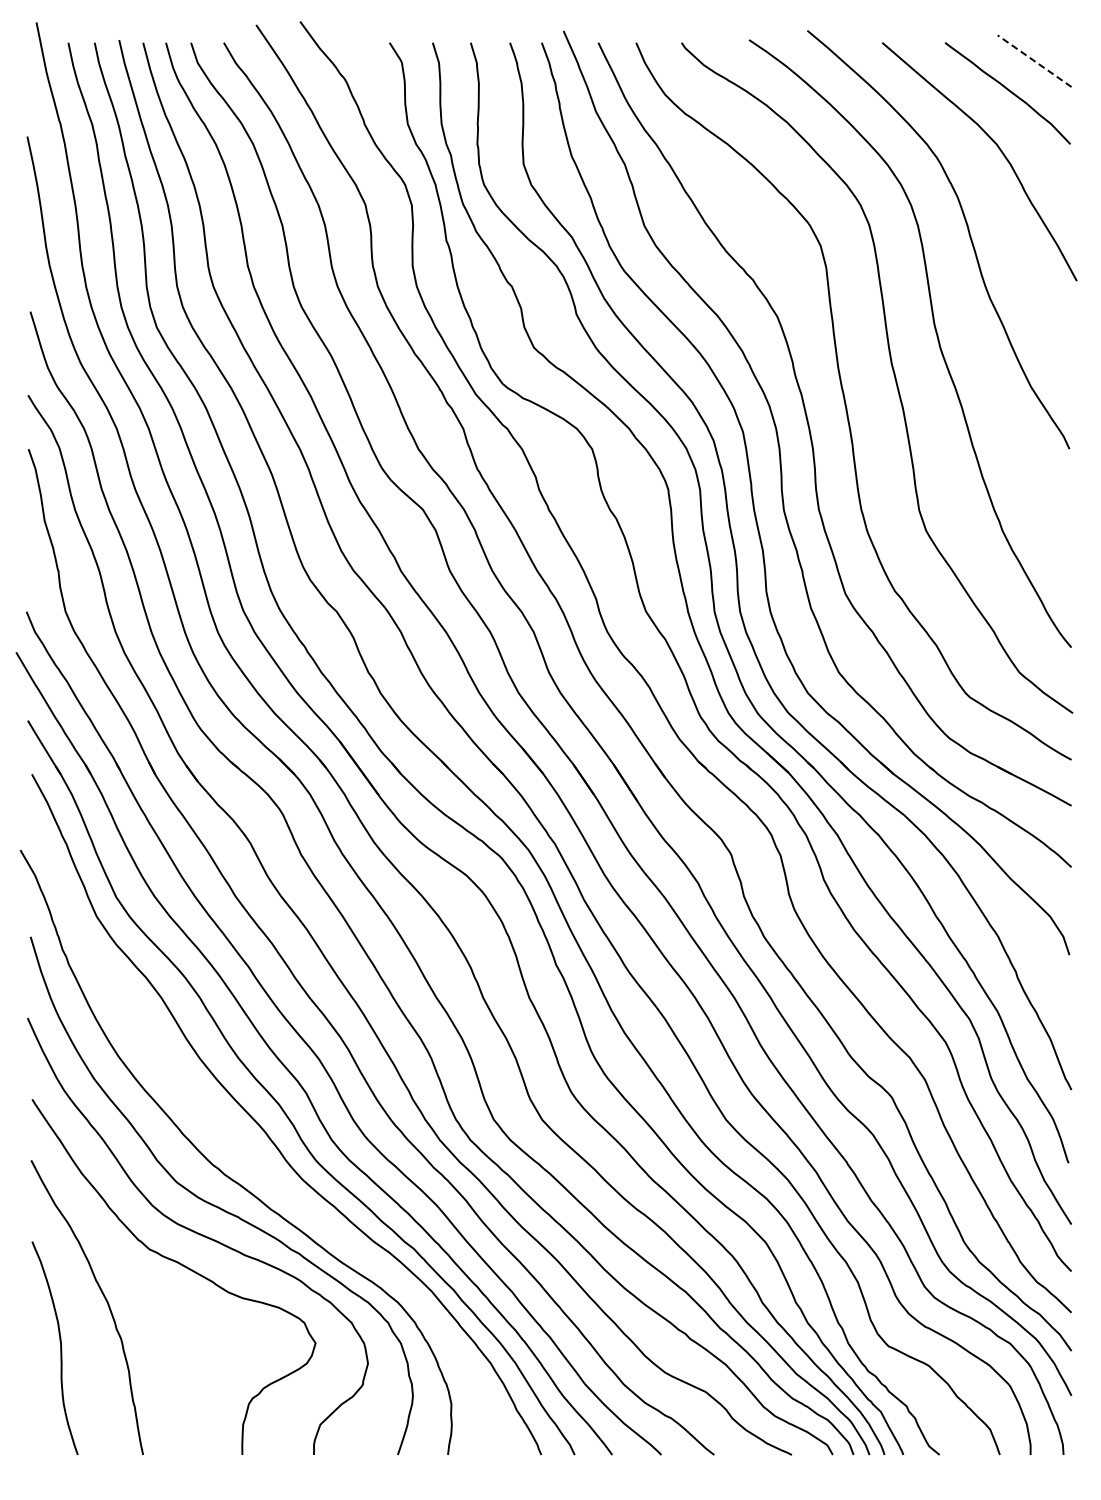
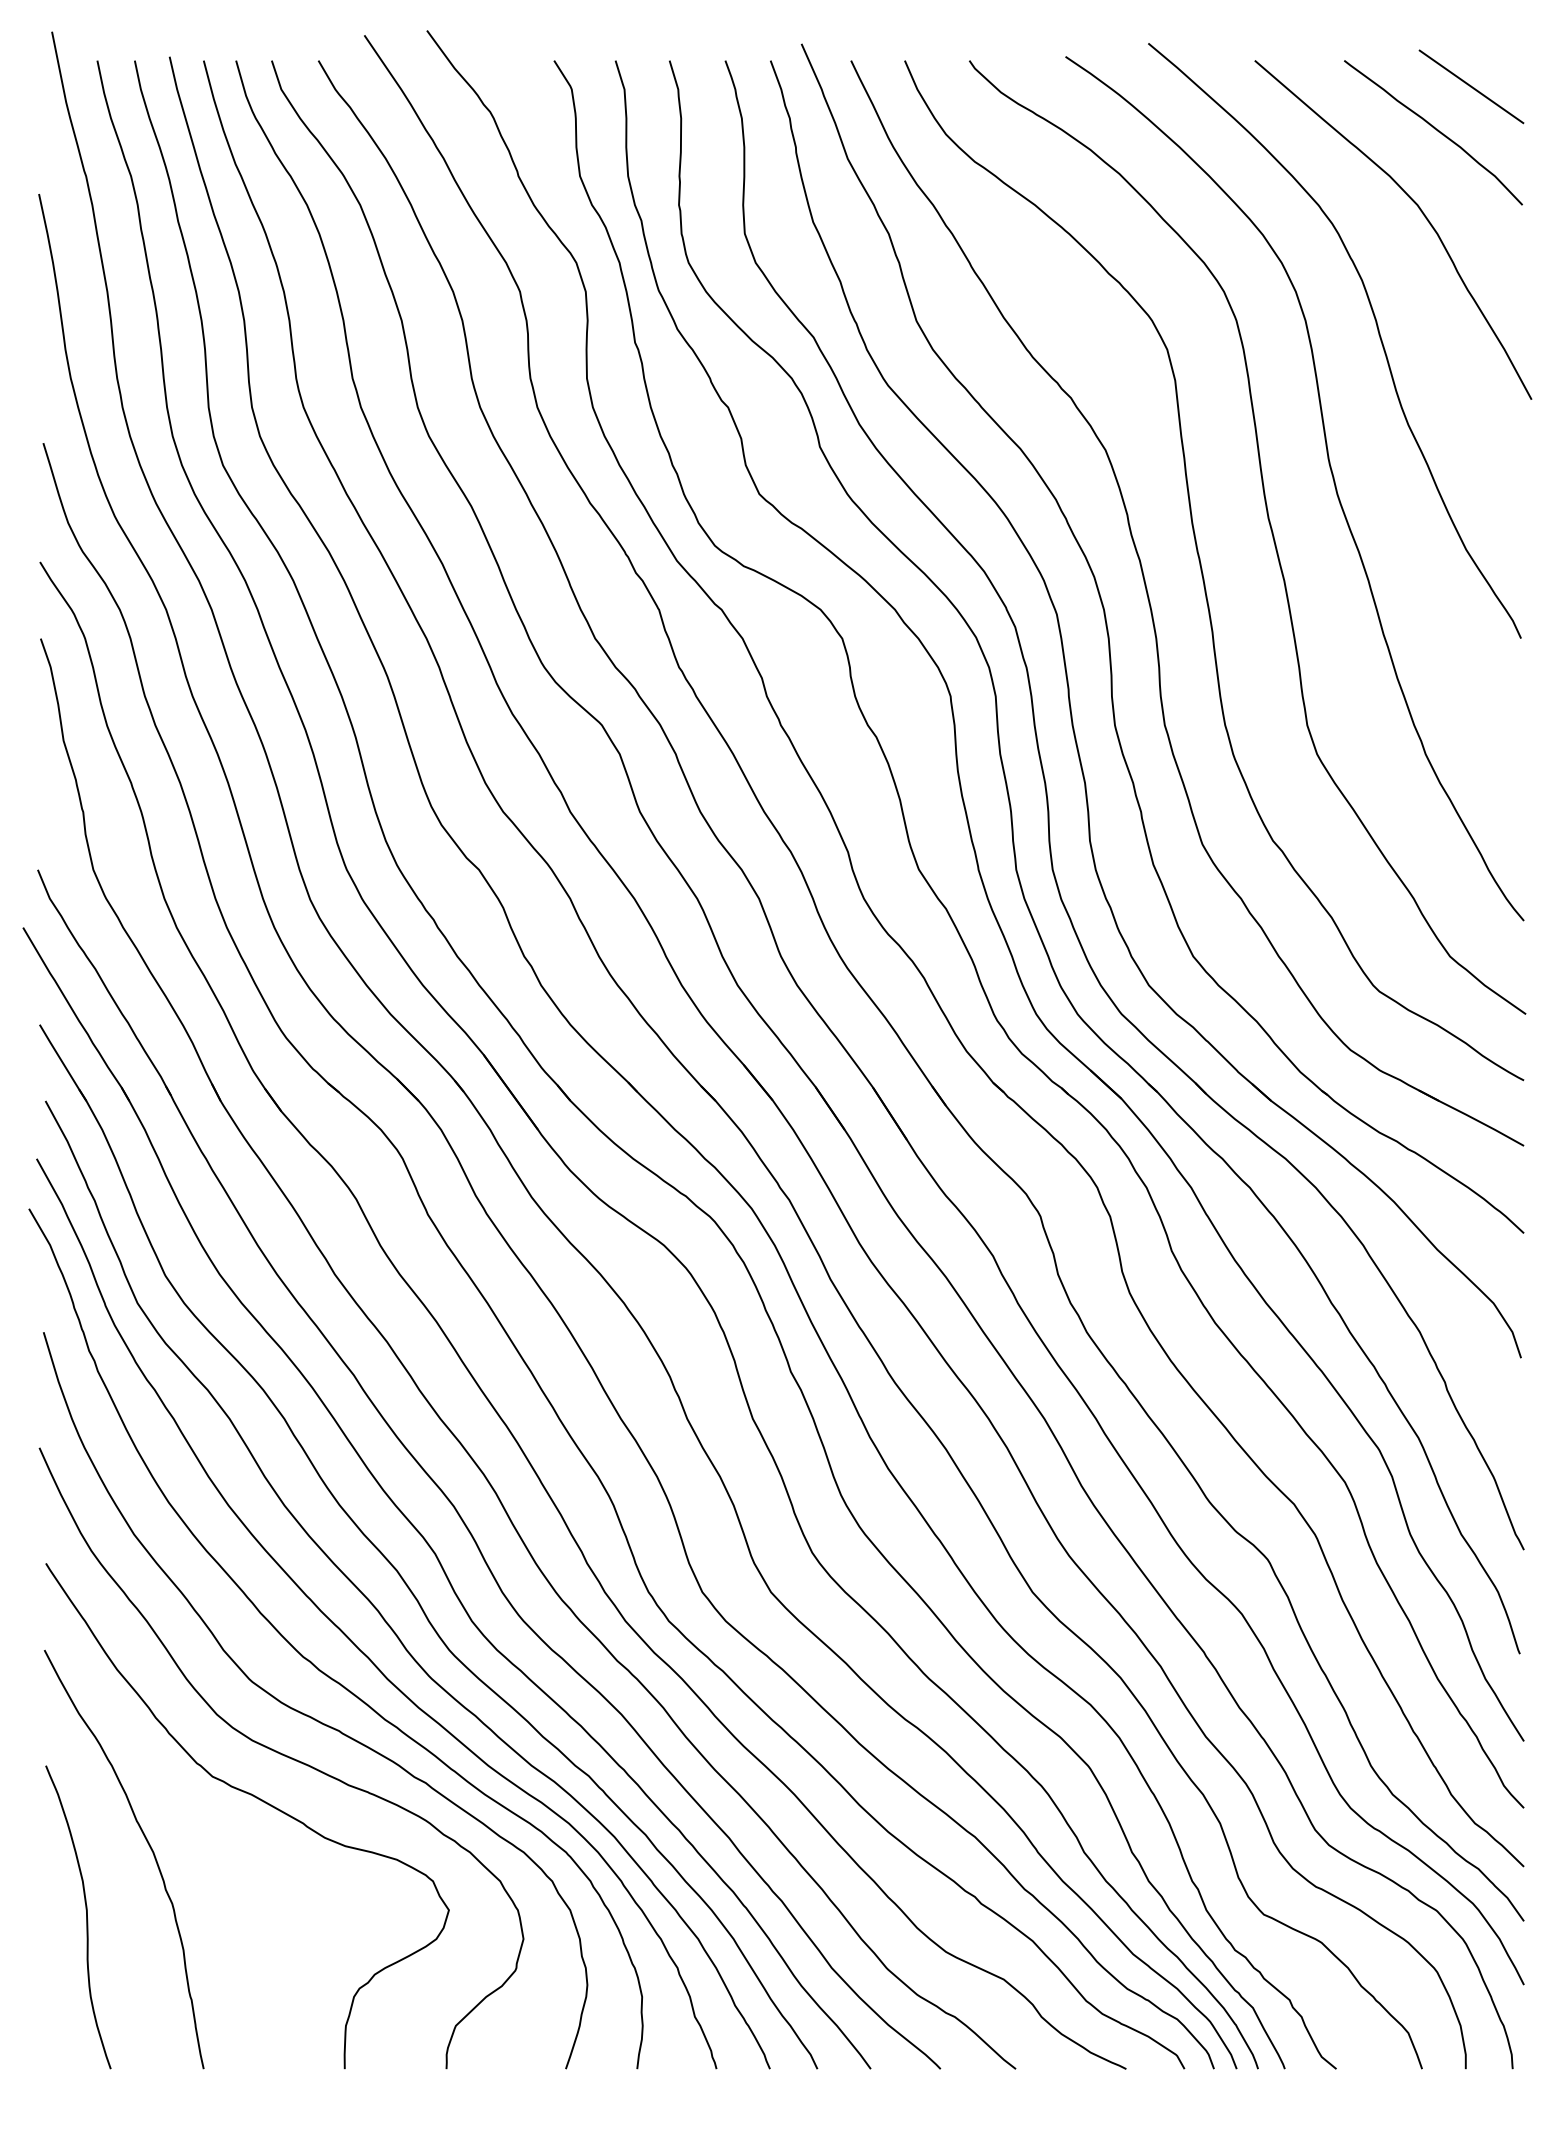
line: (1034, 60) -> (1471, 85), dashed -> solid
curve: (246, 1152) -> (350, 1638), added

